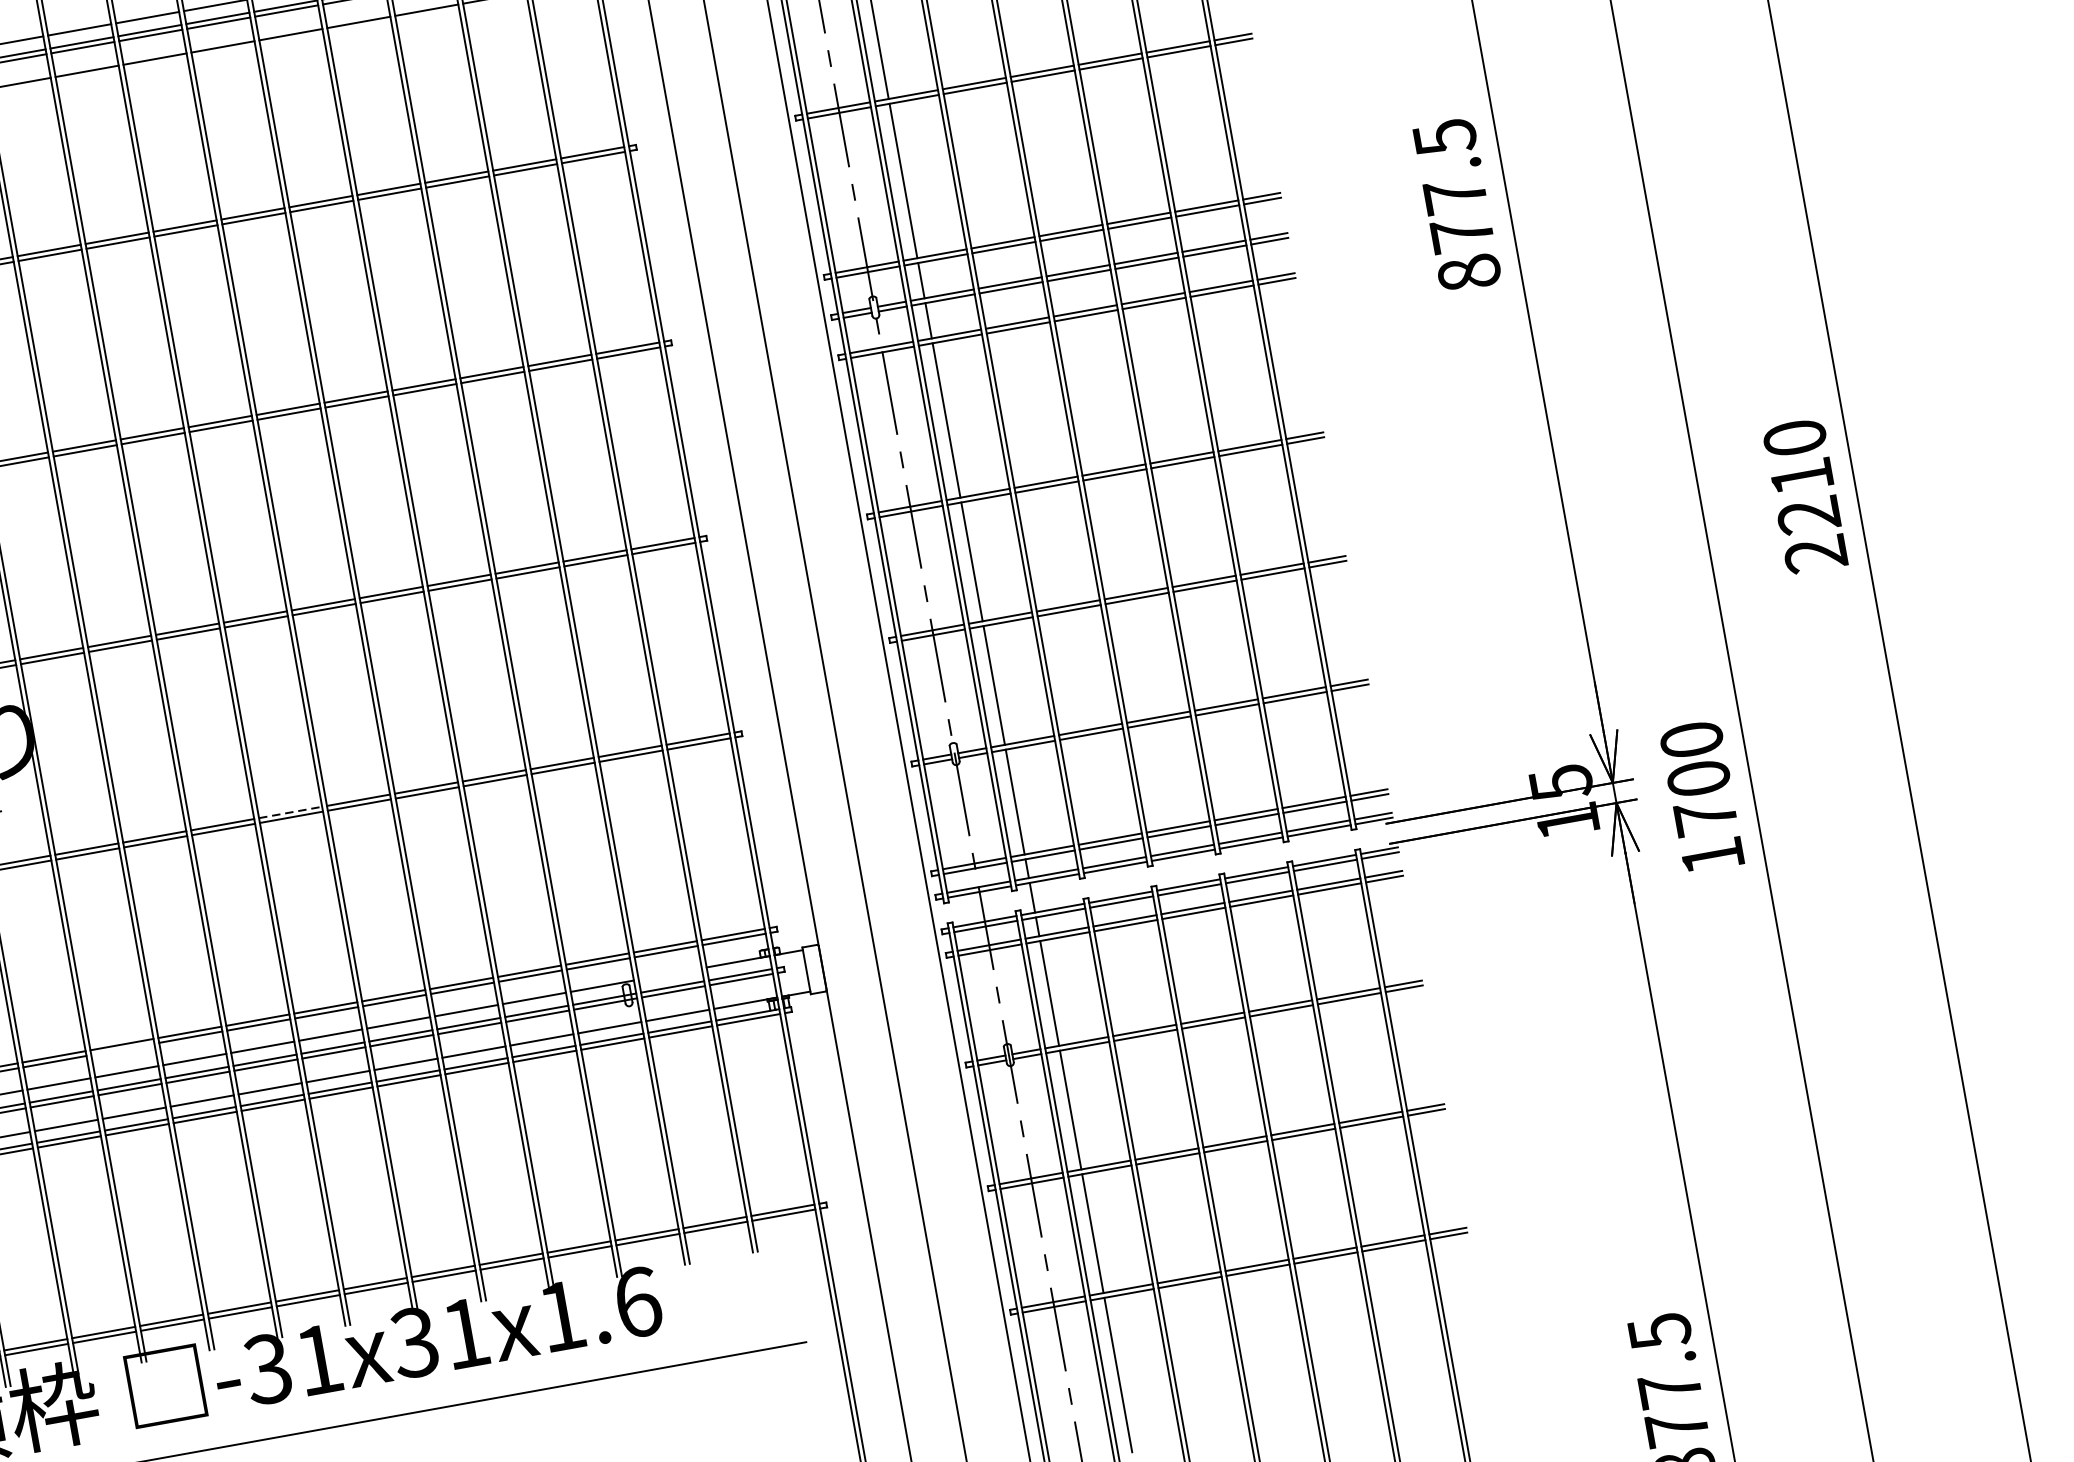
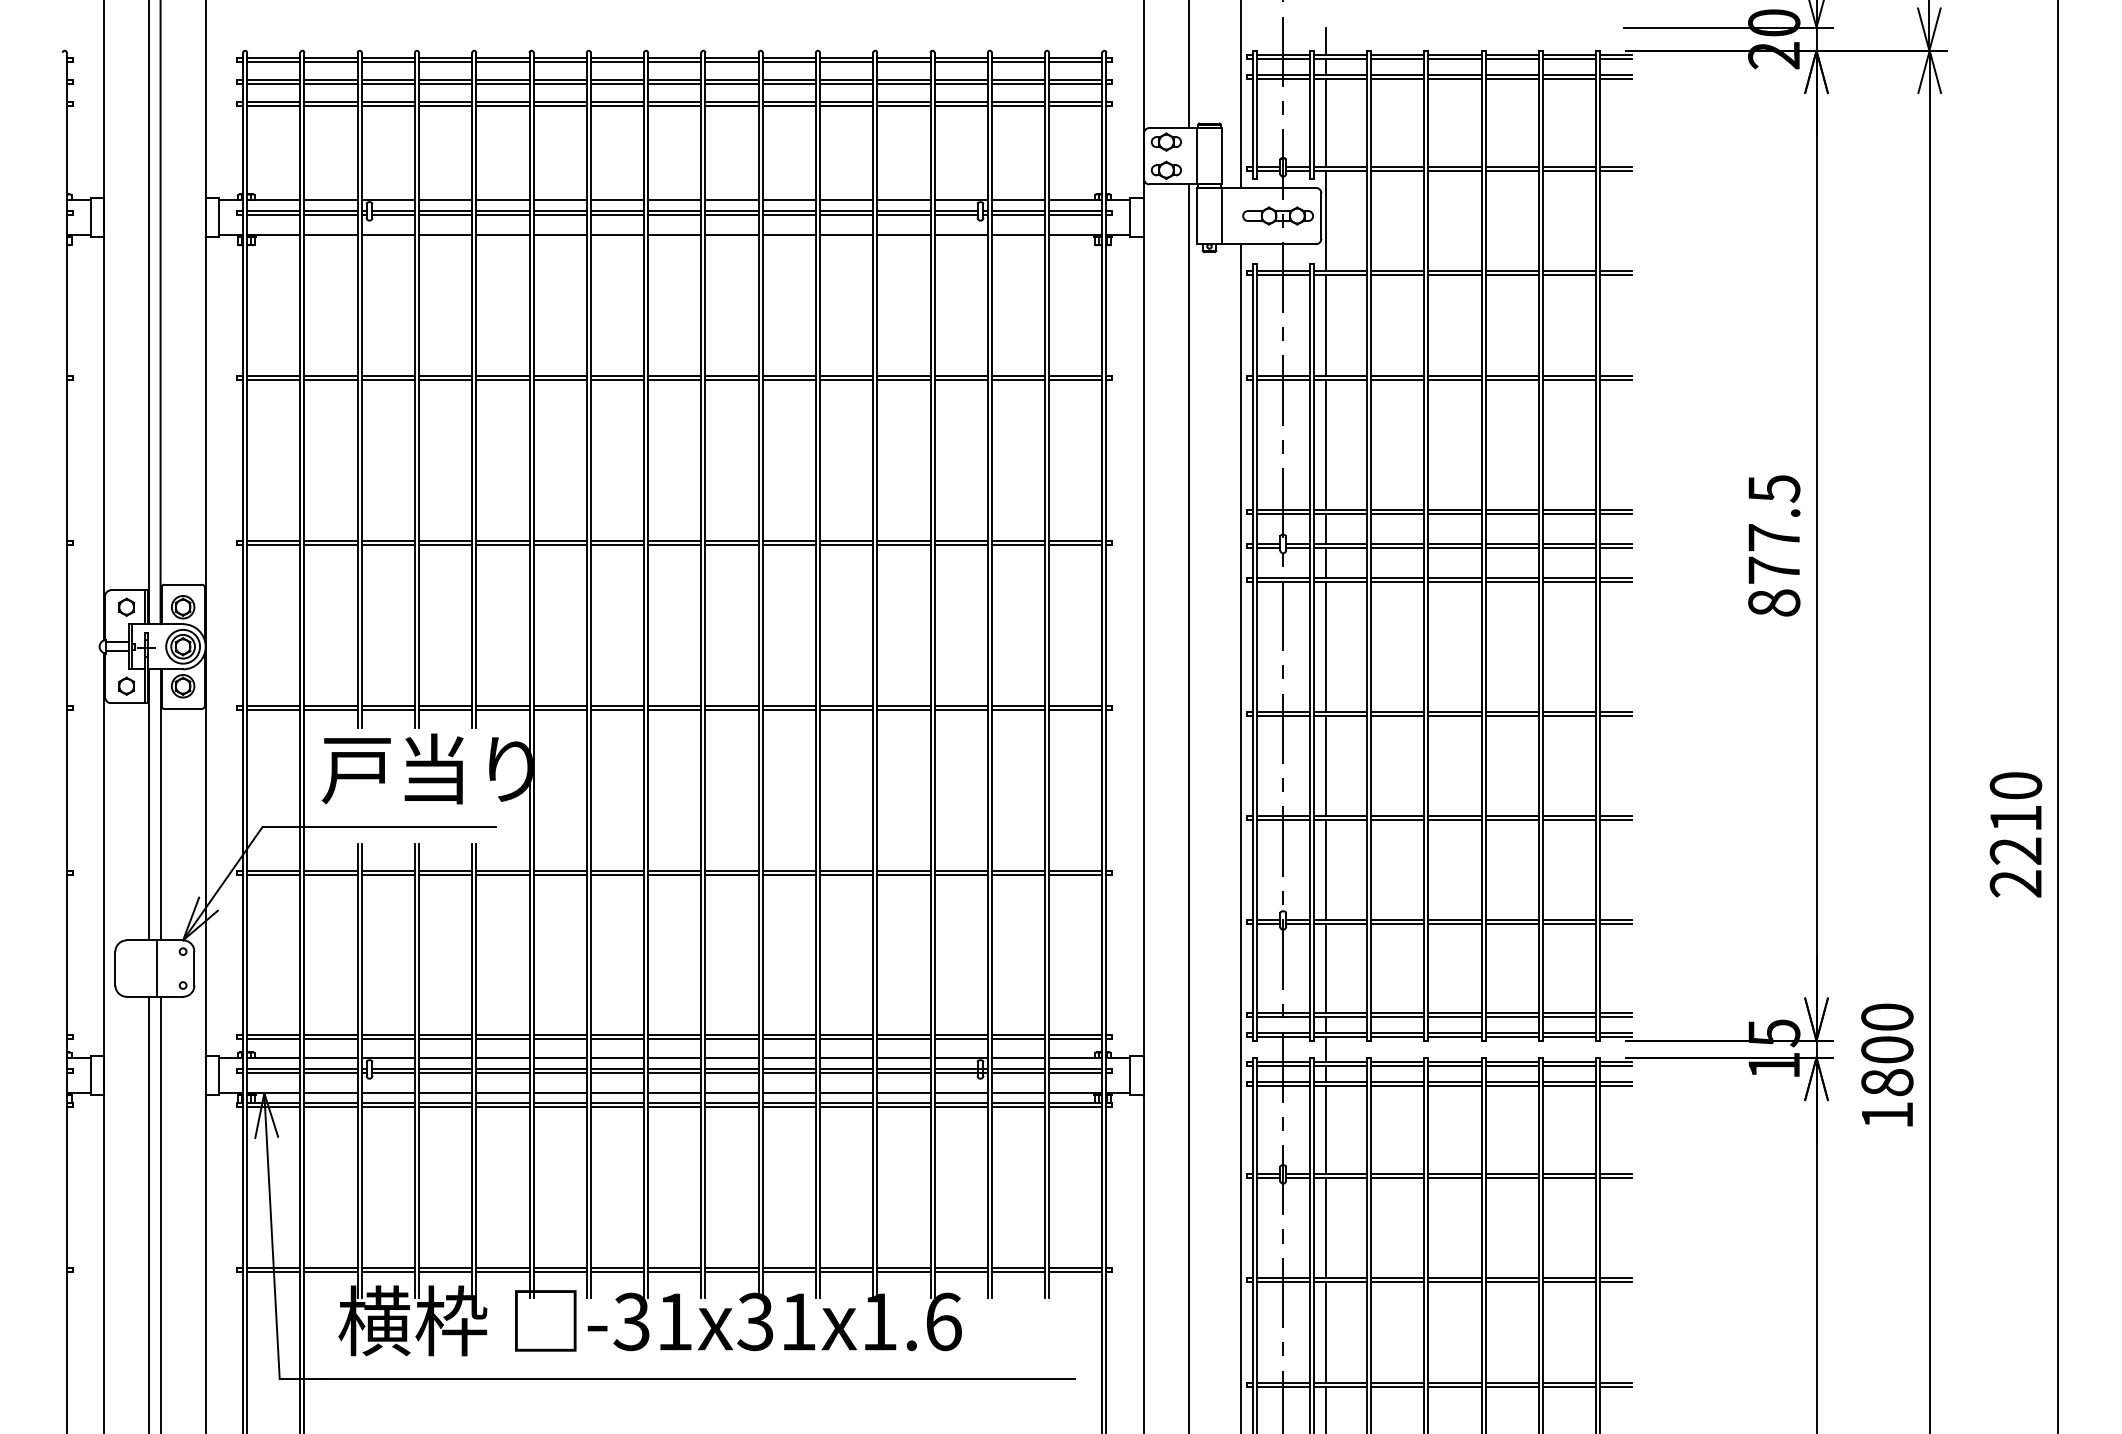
line: (291, 812) -> (732, 870), dashed -> solid
text: (1705, 817) -> (1887, 1082), 1700 -> 1800
line: (670, 974) -> (1018, 1058), added
line: (122, 1049) -> (559, 1039), added

